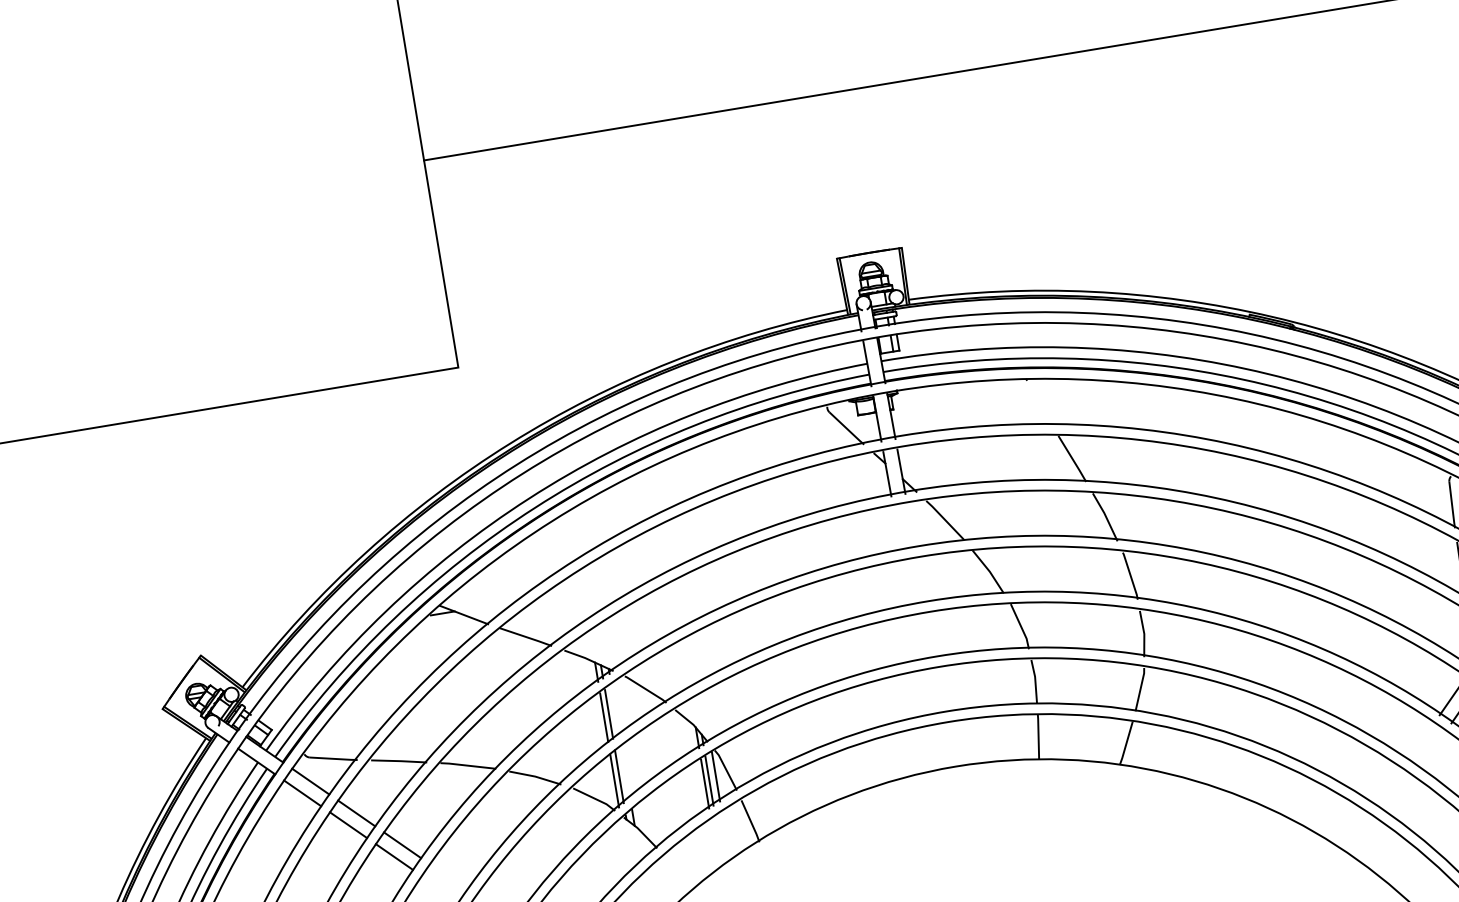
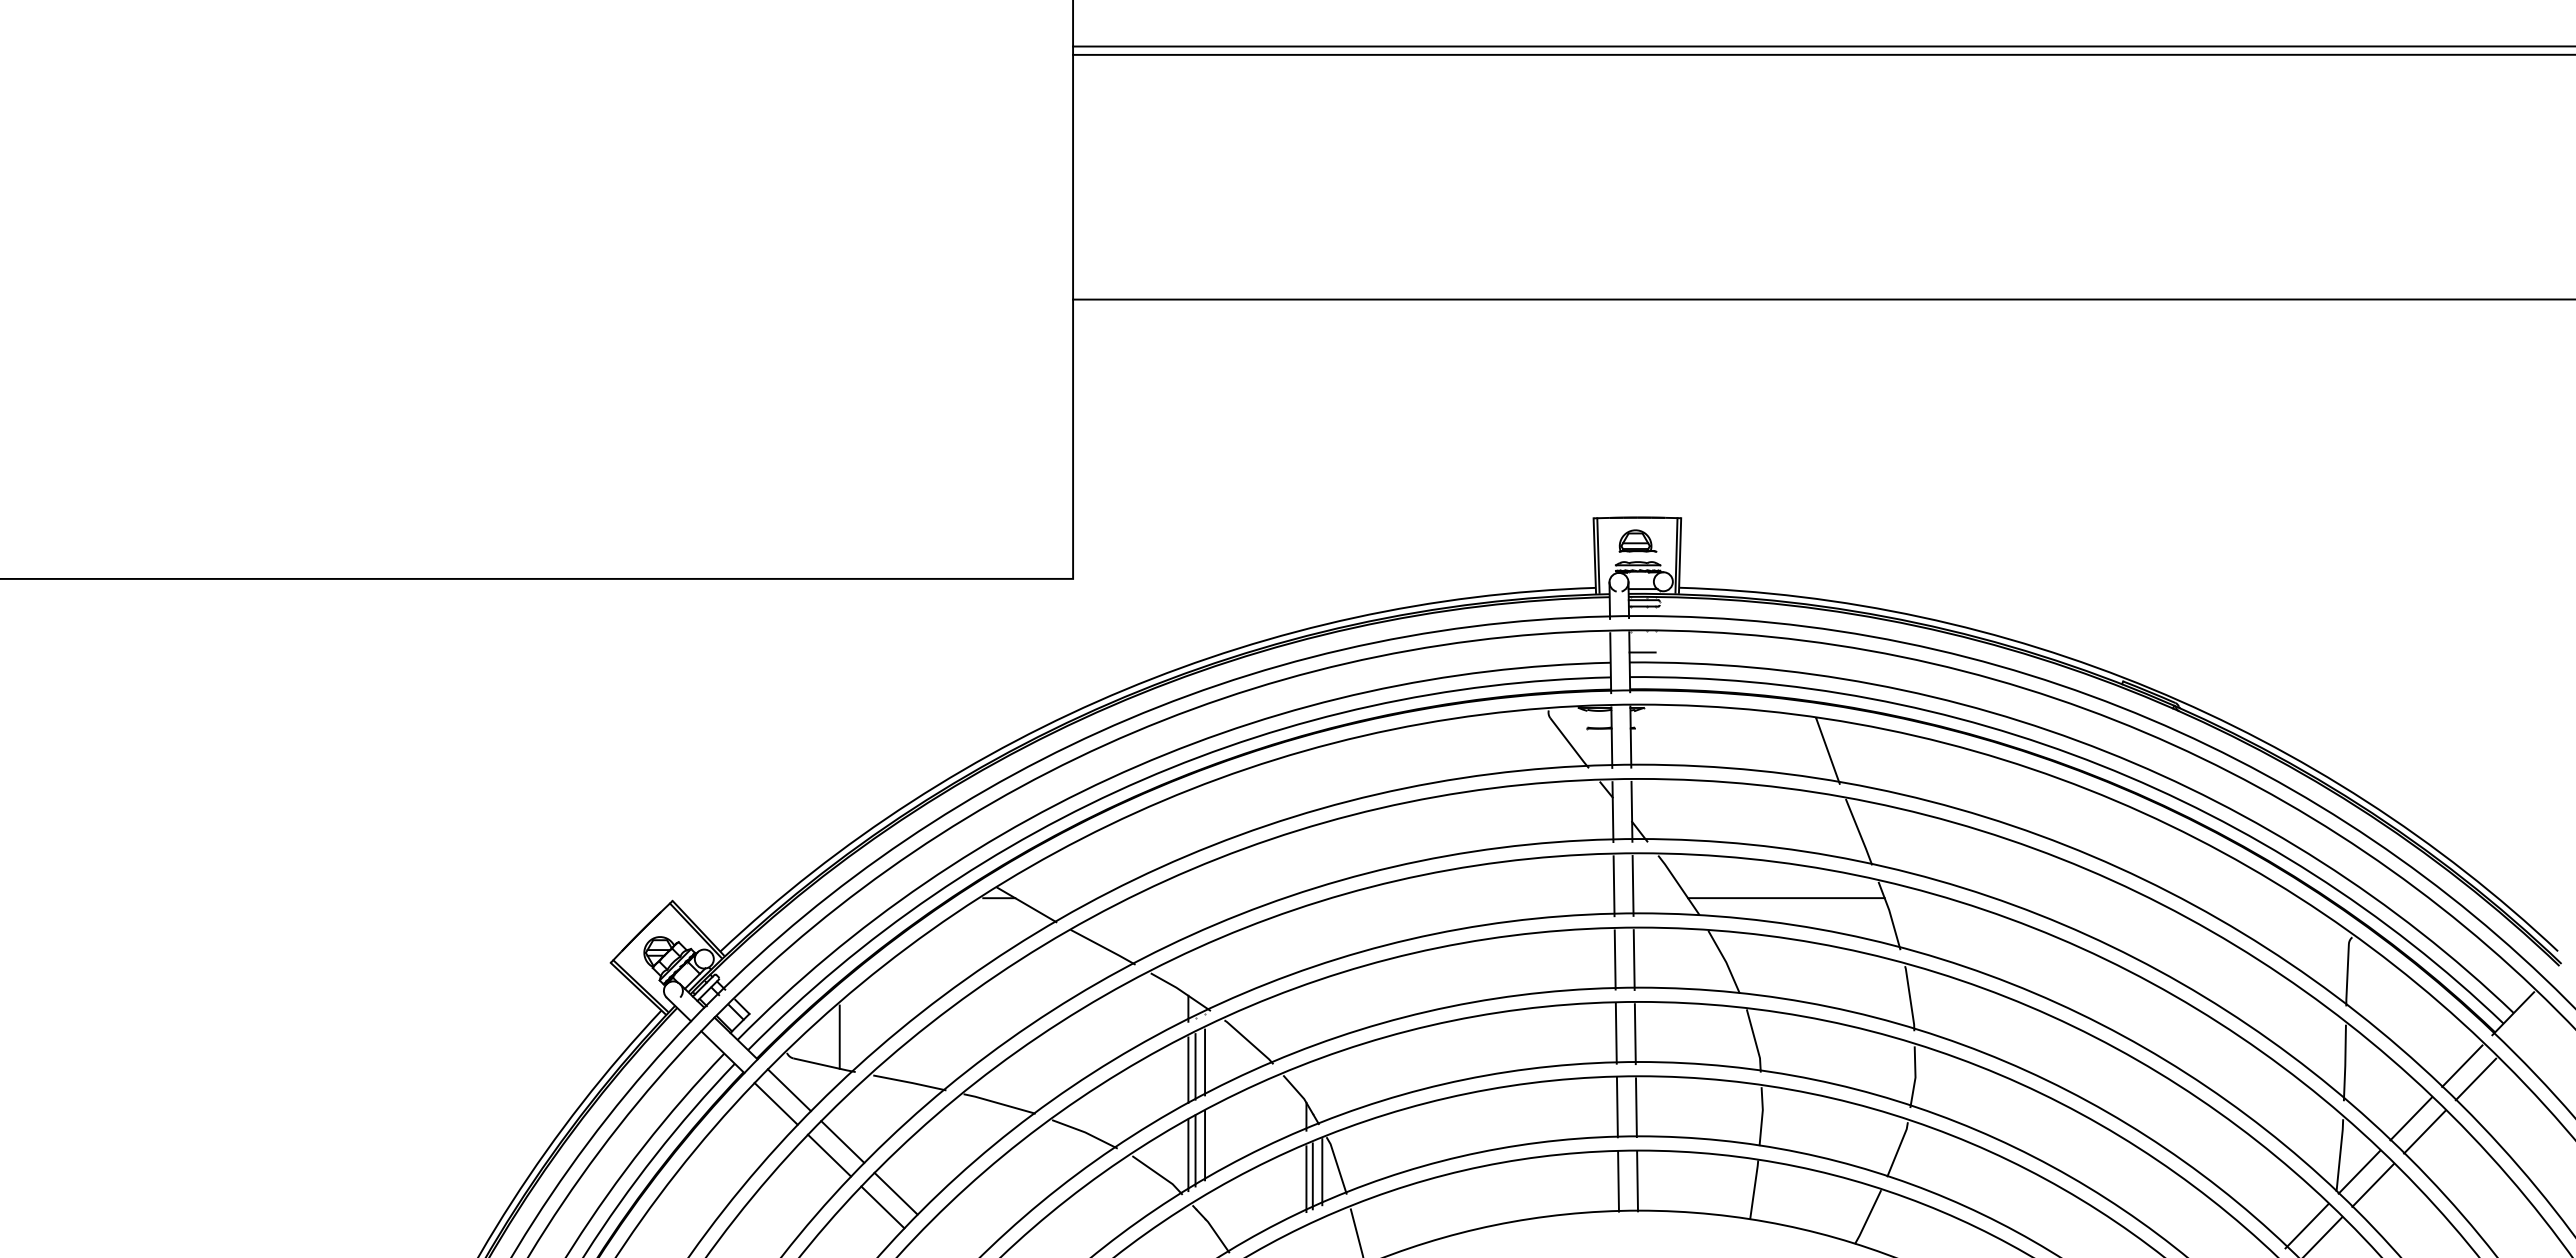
line: (1038, 402) -> (1827, 750), added
line: (1026, 517) -> (1786, 898), added
line: (910, 526) -> (1632, 885), added
line: (896, 529) -> (1613, 886), added
line: (920, 581) -> (1633, 959), added
line: (906, 583) -> (1614, 959), added
line: (930, 636) -> (1634, 1034), added
line: (916, 638) -> (1615, 1033), added
line: (941, 690) -> (1636, 1107), added
line: (926, 692) -> (1616, 1107), added
line: (615, 709) -> (1205, 1062), added
line: (341, 735) -> (839, 1036), added
line: (950, 745) -> (1637, 1181), added
line: (936, 747) -> (1618, 1181), added
line: (626, 771) -> (1205, 1145), added

